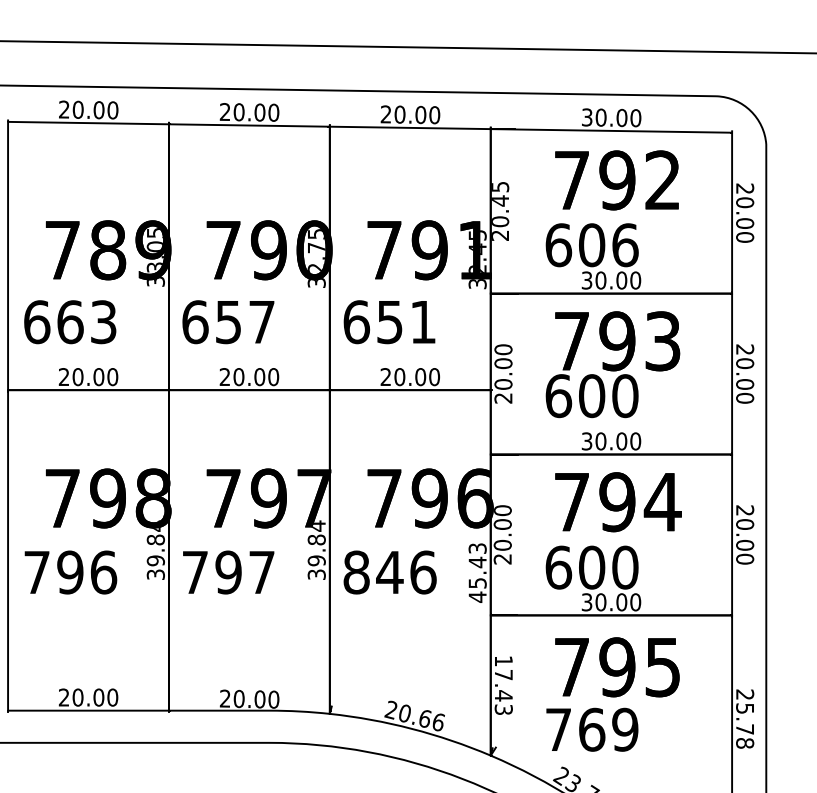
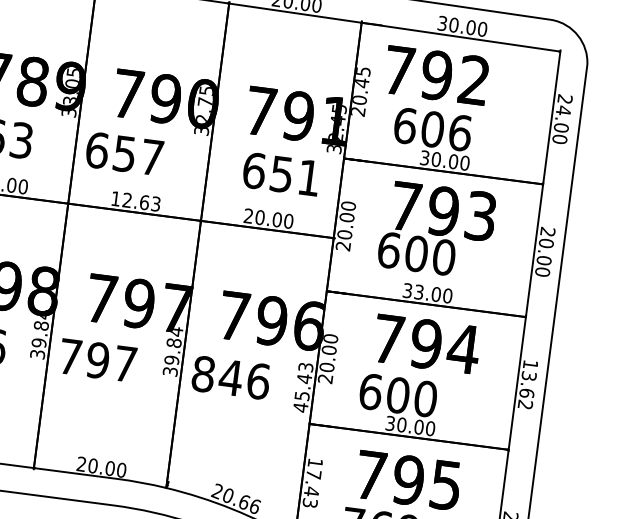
text: (616, 180) -> (435, 75), moved
text: (745, 202) -> (563, 110), 20.00 -> 24.00
text: (389, 322) -> (281, 174), moved
text: (249, 377) -> (136, 201), 20.00 -> 12.63
text: (600, 441) -> (418, 292), 30.00 -> 33.00
text: (745, 534) -> (528, 384), 20.00 -> 13.62

